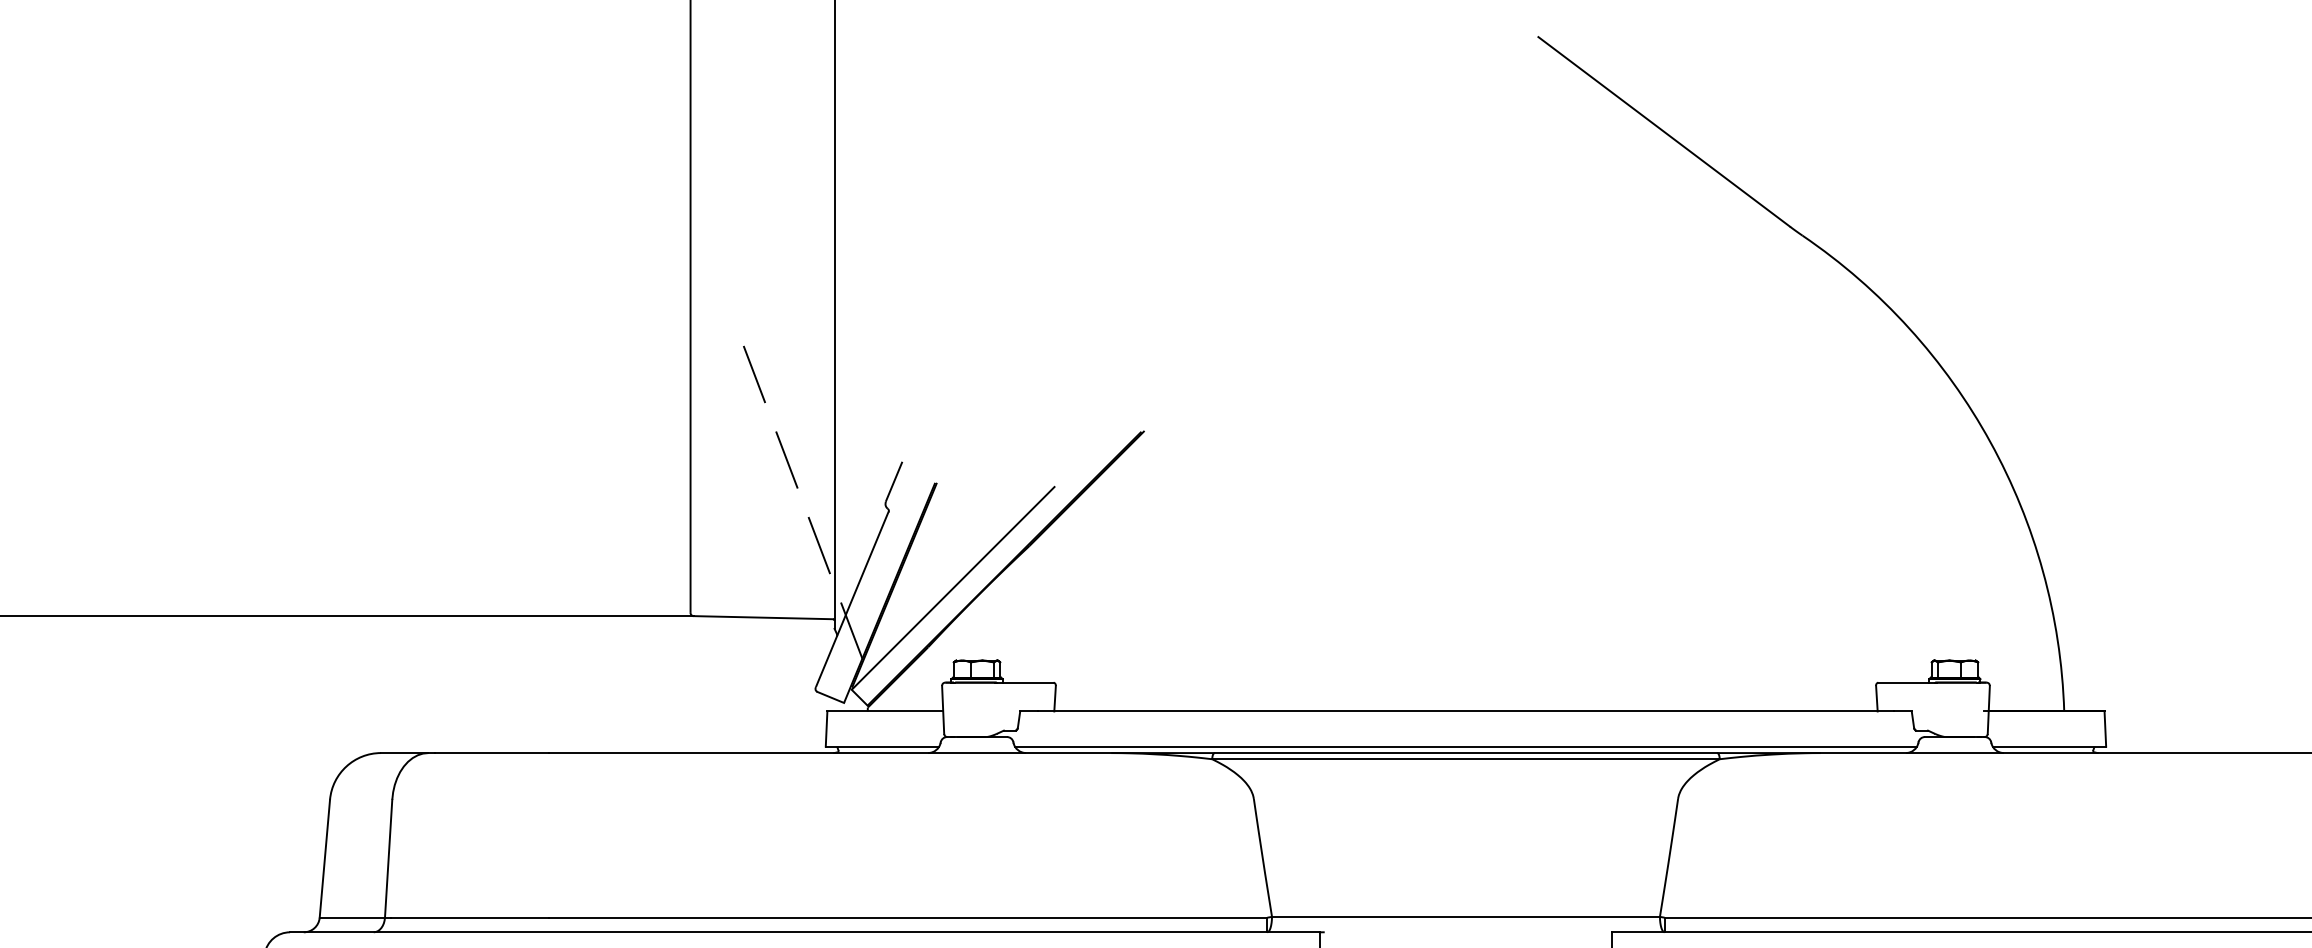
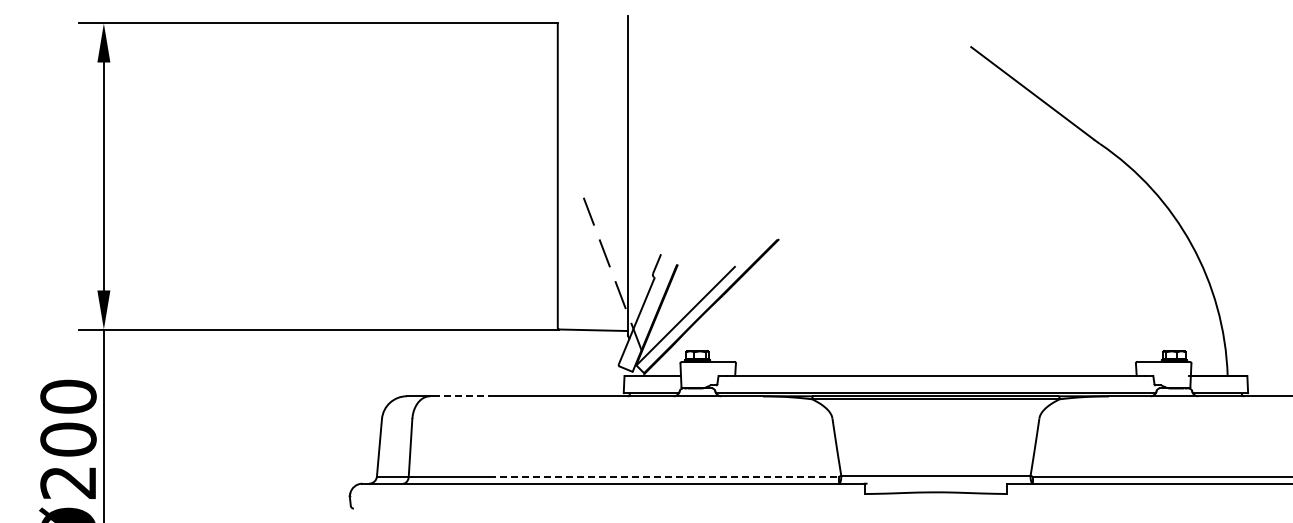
line: (491, 753) -> (460, 396), solid -> dashed
line: (909, 917) -> (664, 476), solid -> dashed

